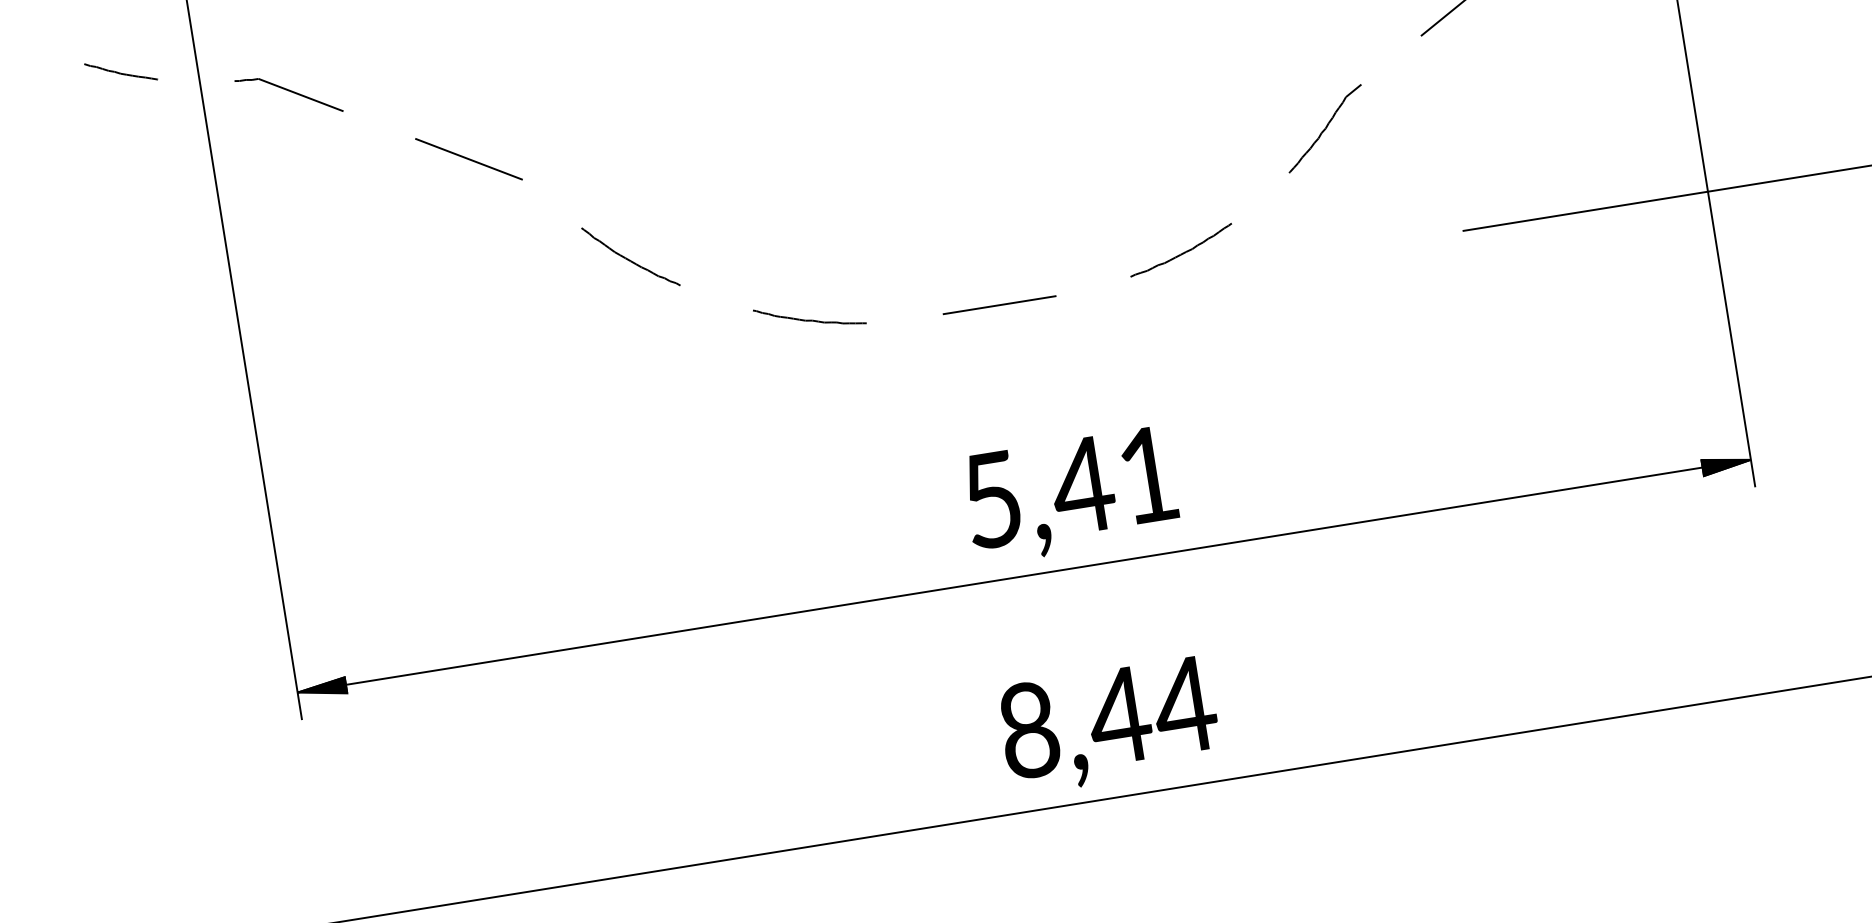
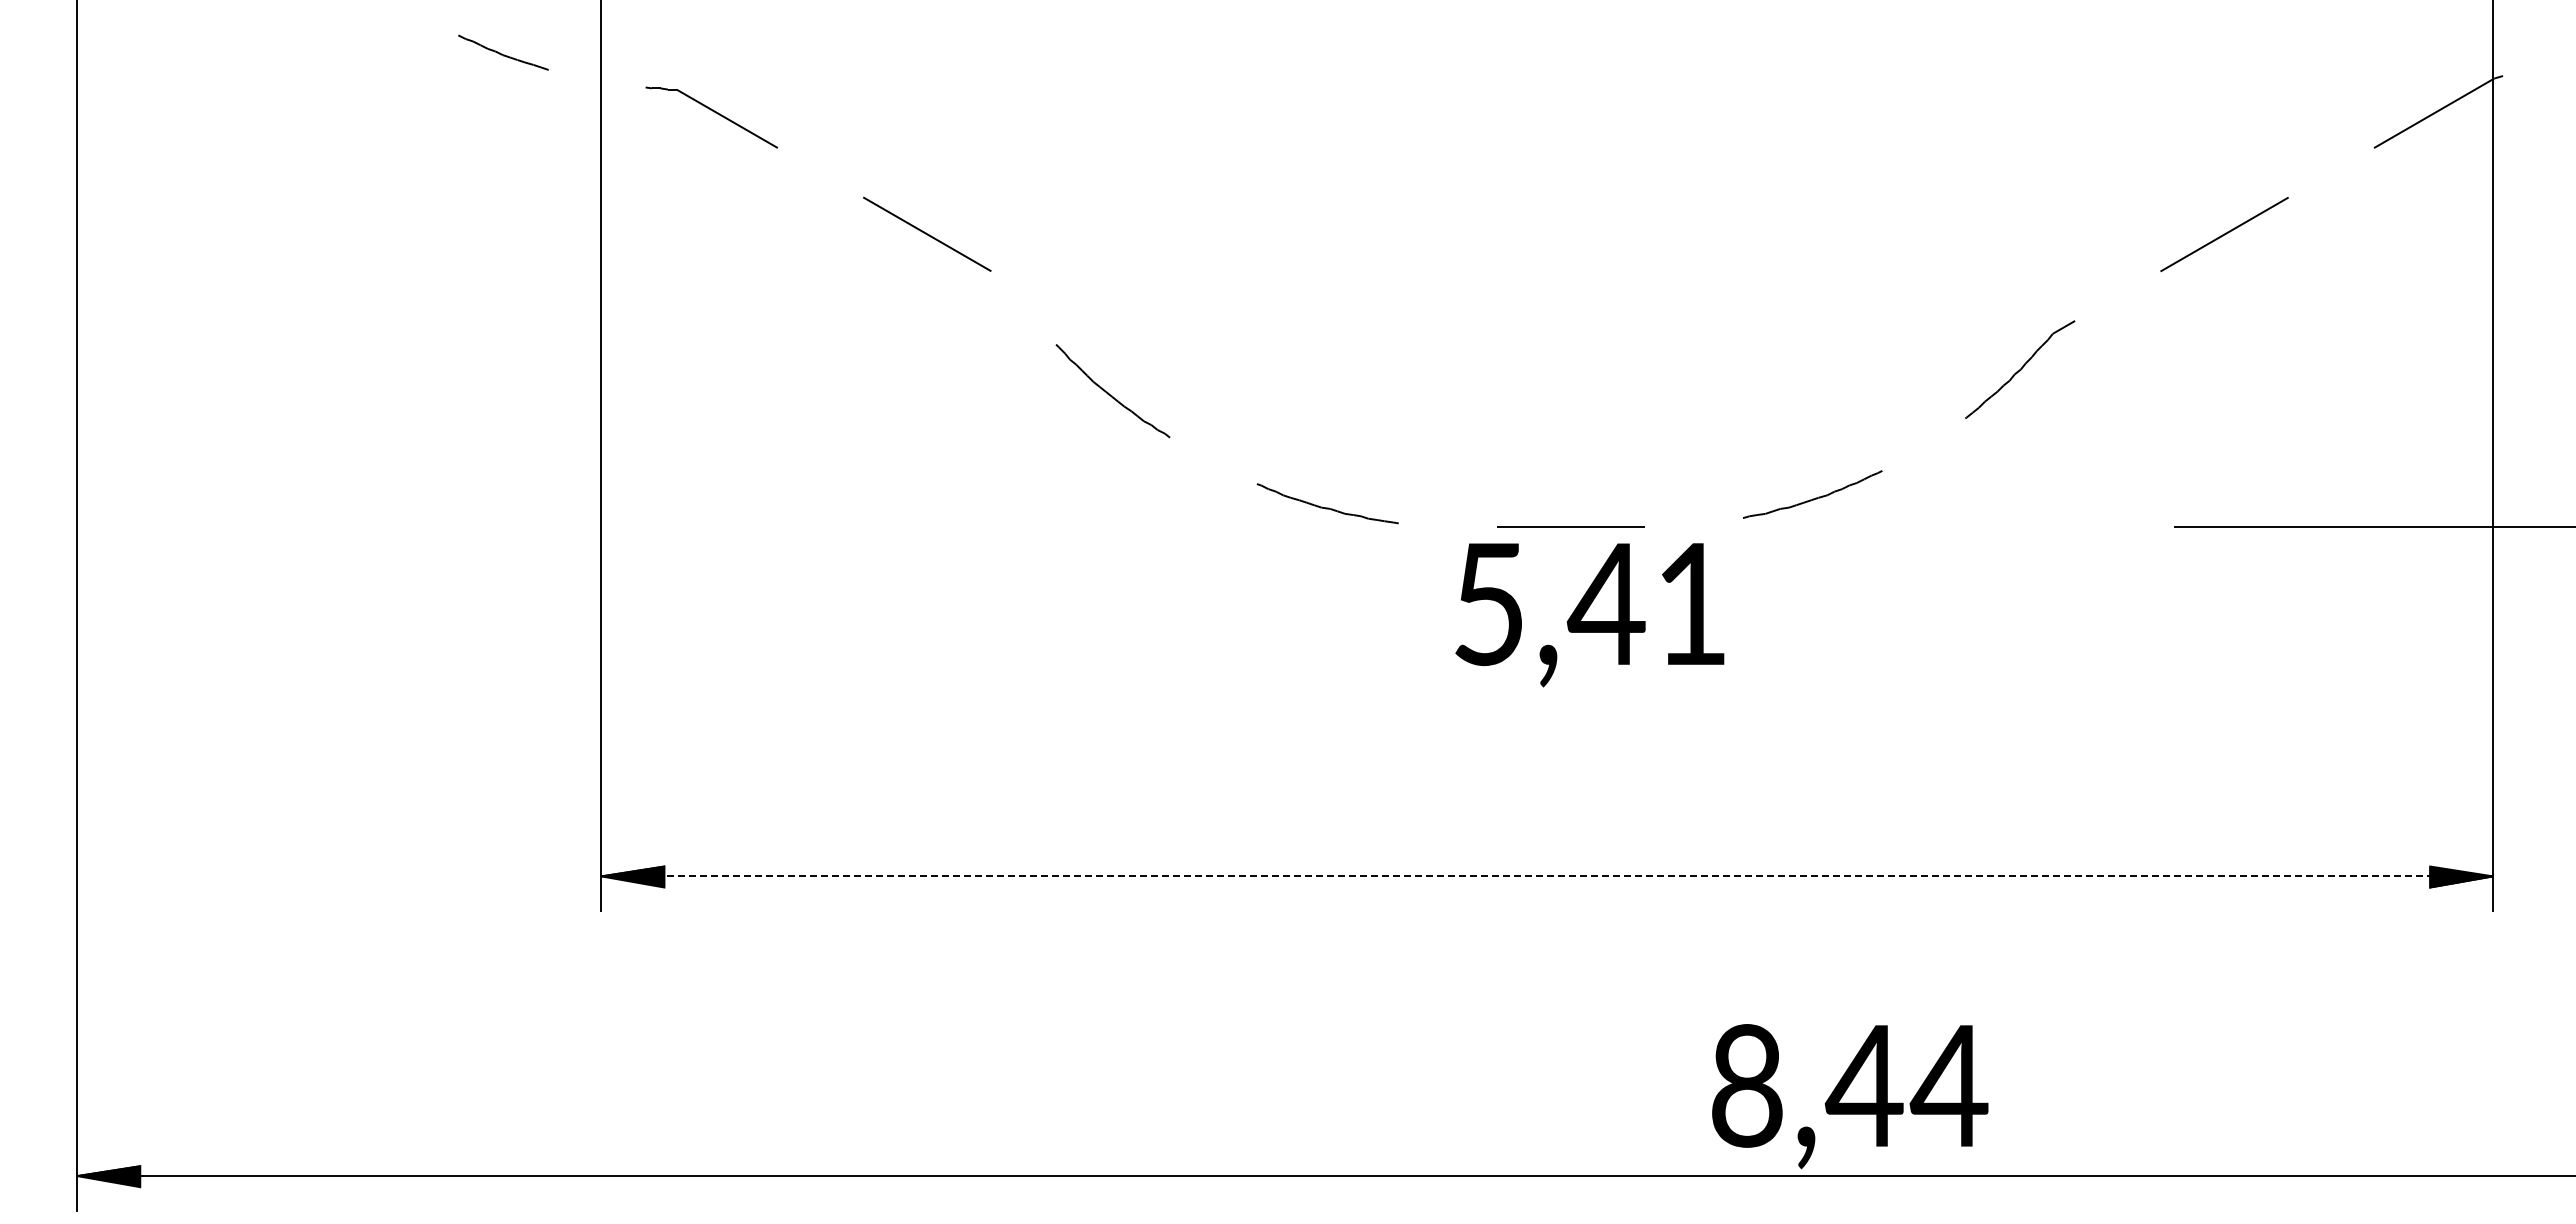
text: (1070, 496) -> (1589, 615), moved
line: (1024, 576) -> (1547, 876), solid -> dashed
text: (1109, 725) -> (1850, 1096), moved

